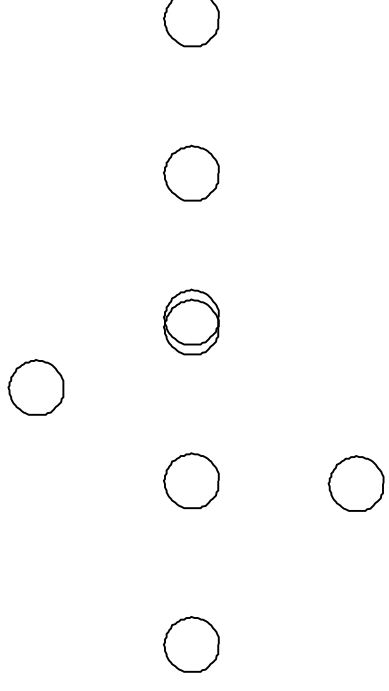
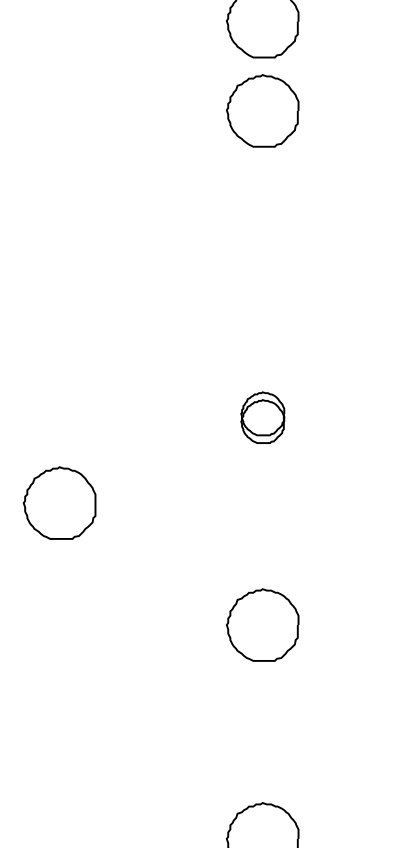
curve: (184, 149) -> (253, 79), moved
part: (191, 321) -> (262, 417), size x0.6

